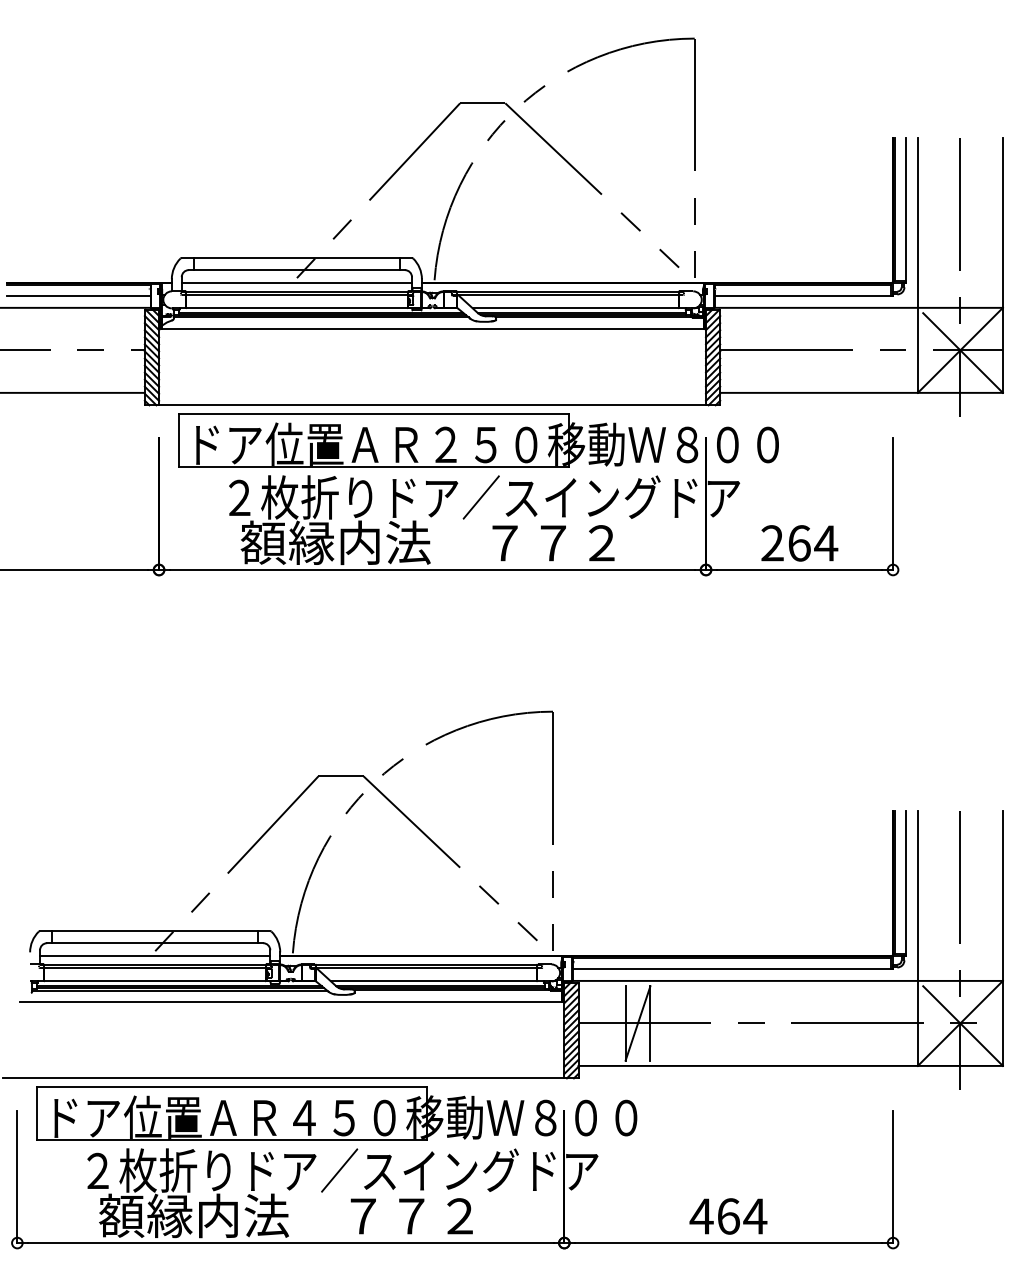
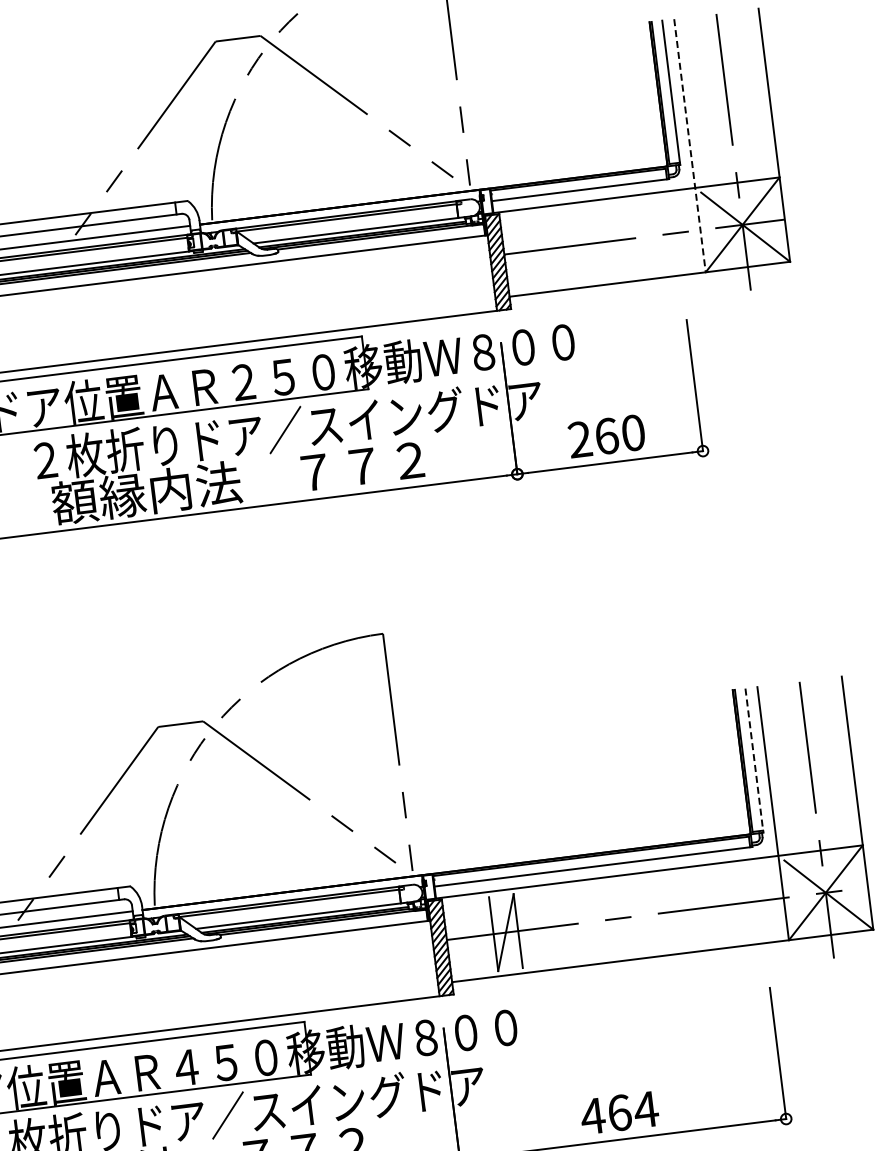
line: (917, 265) -> (689, 145), solid -> dashed
text: (826, 543) -> (633, 433), 264 -> 260
line: (905, 883) -> (754, 760), solid -> dashed

